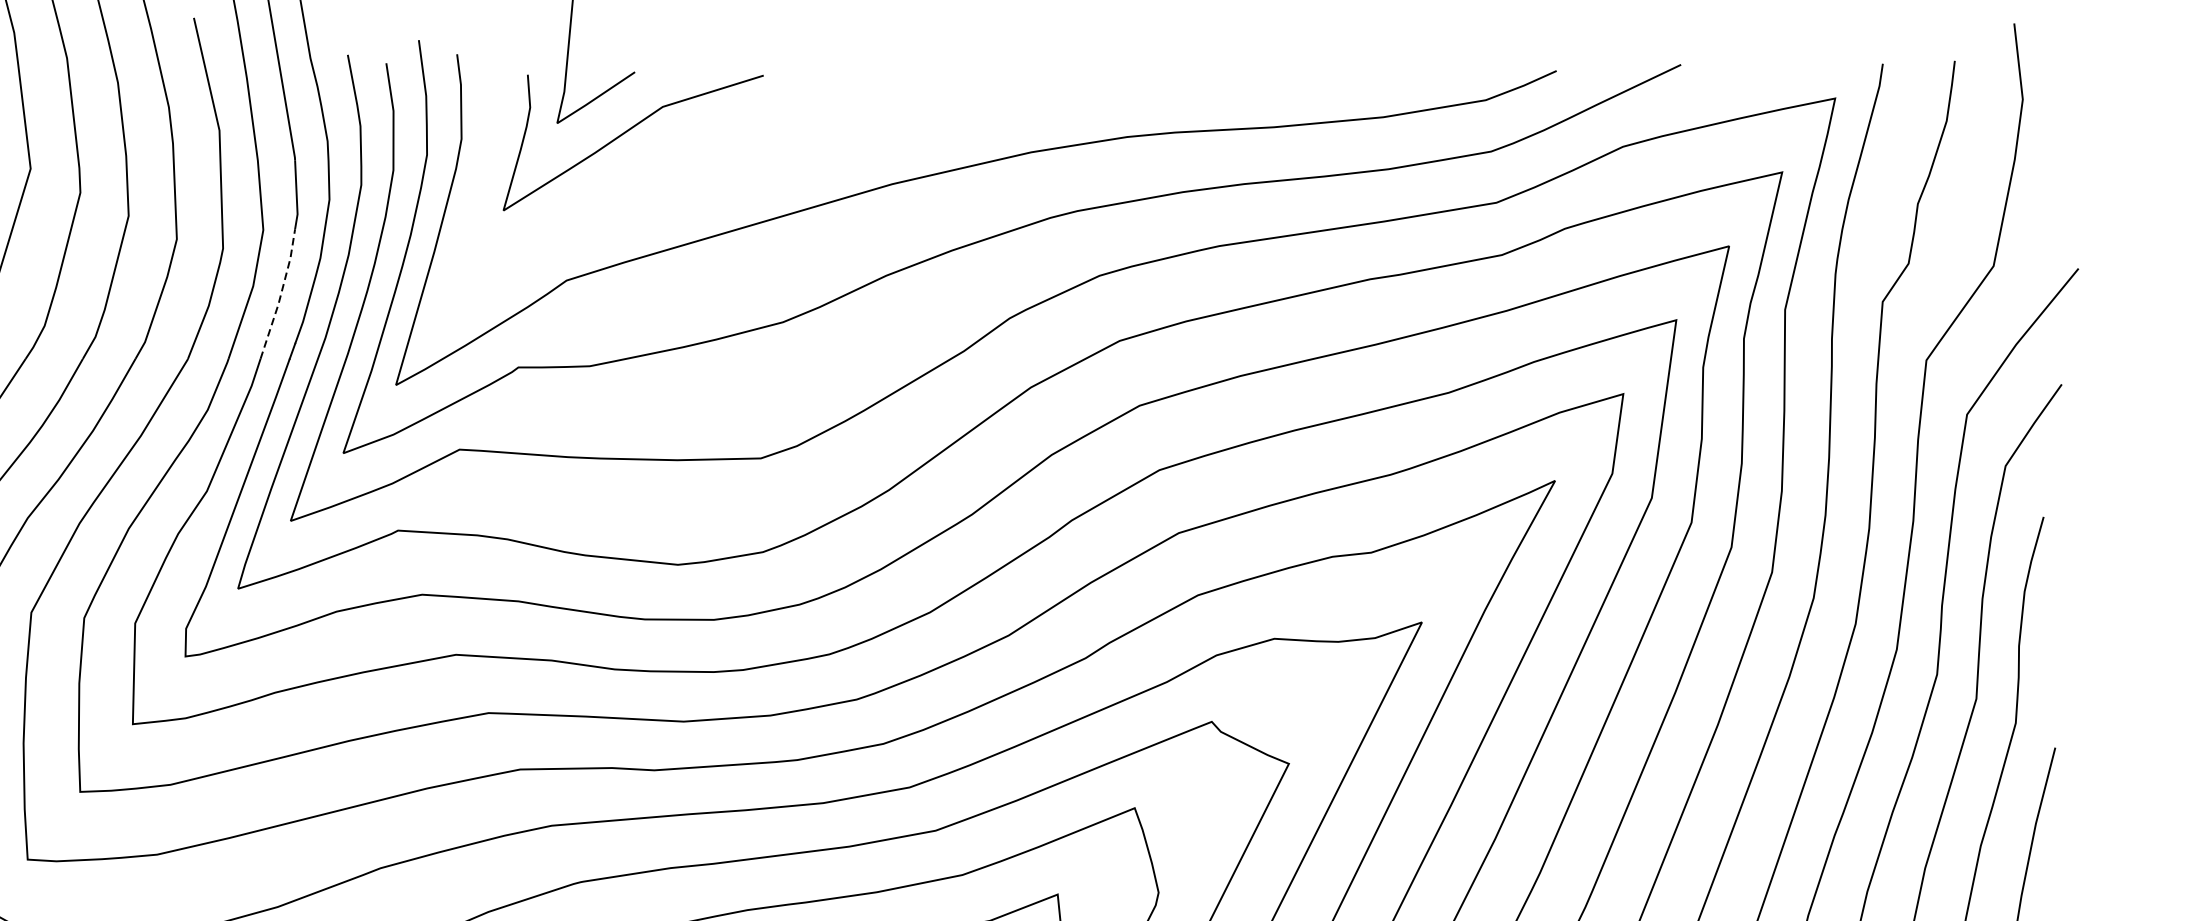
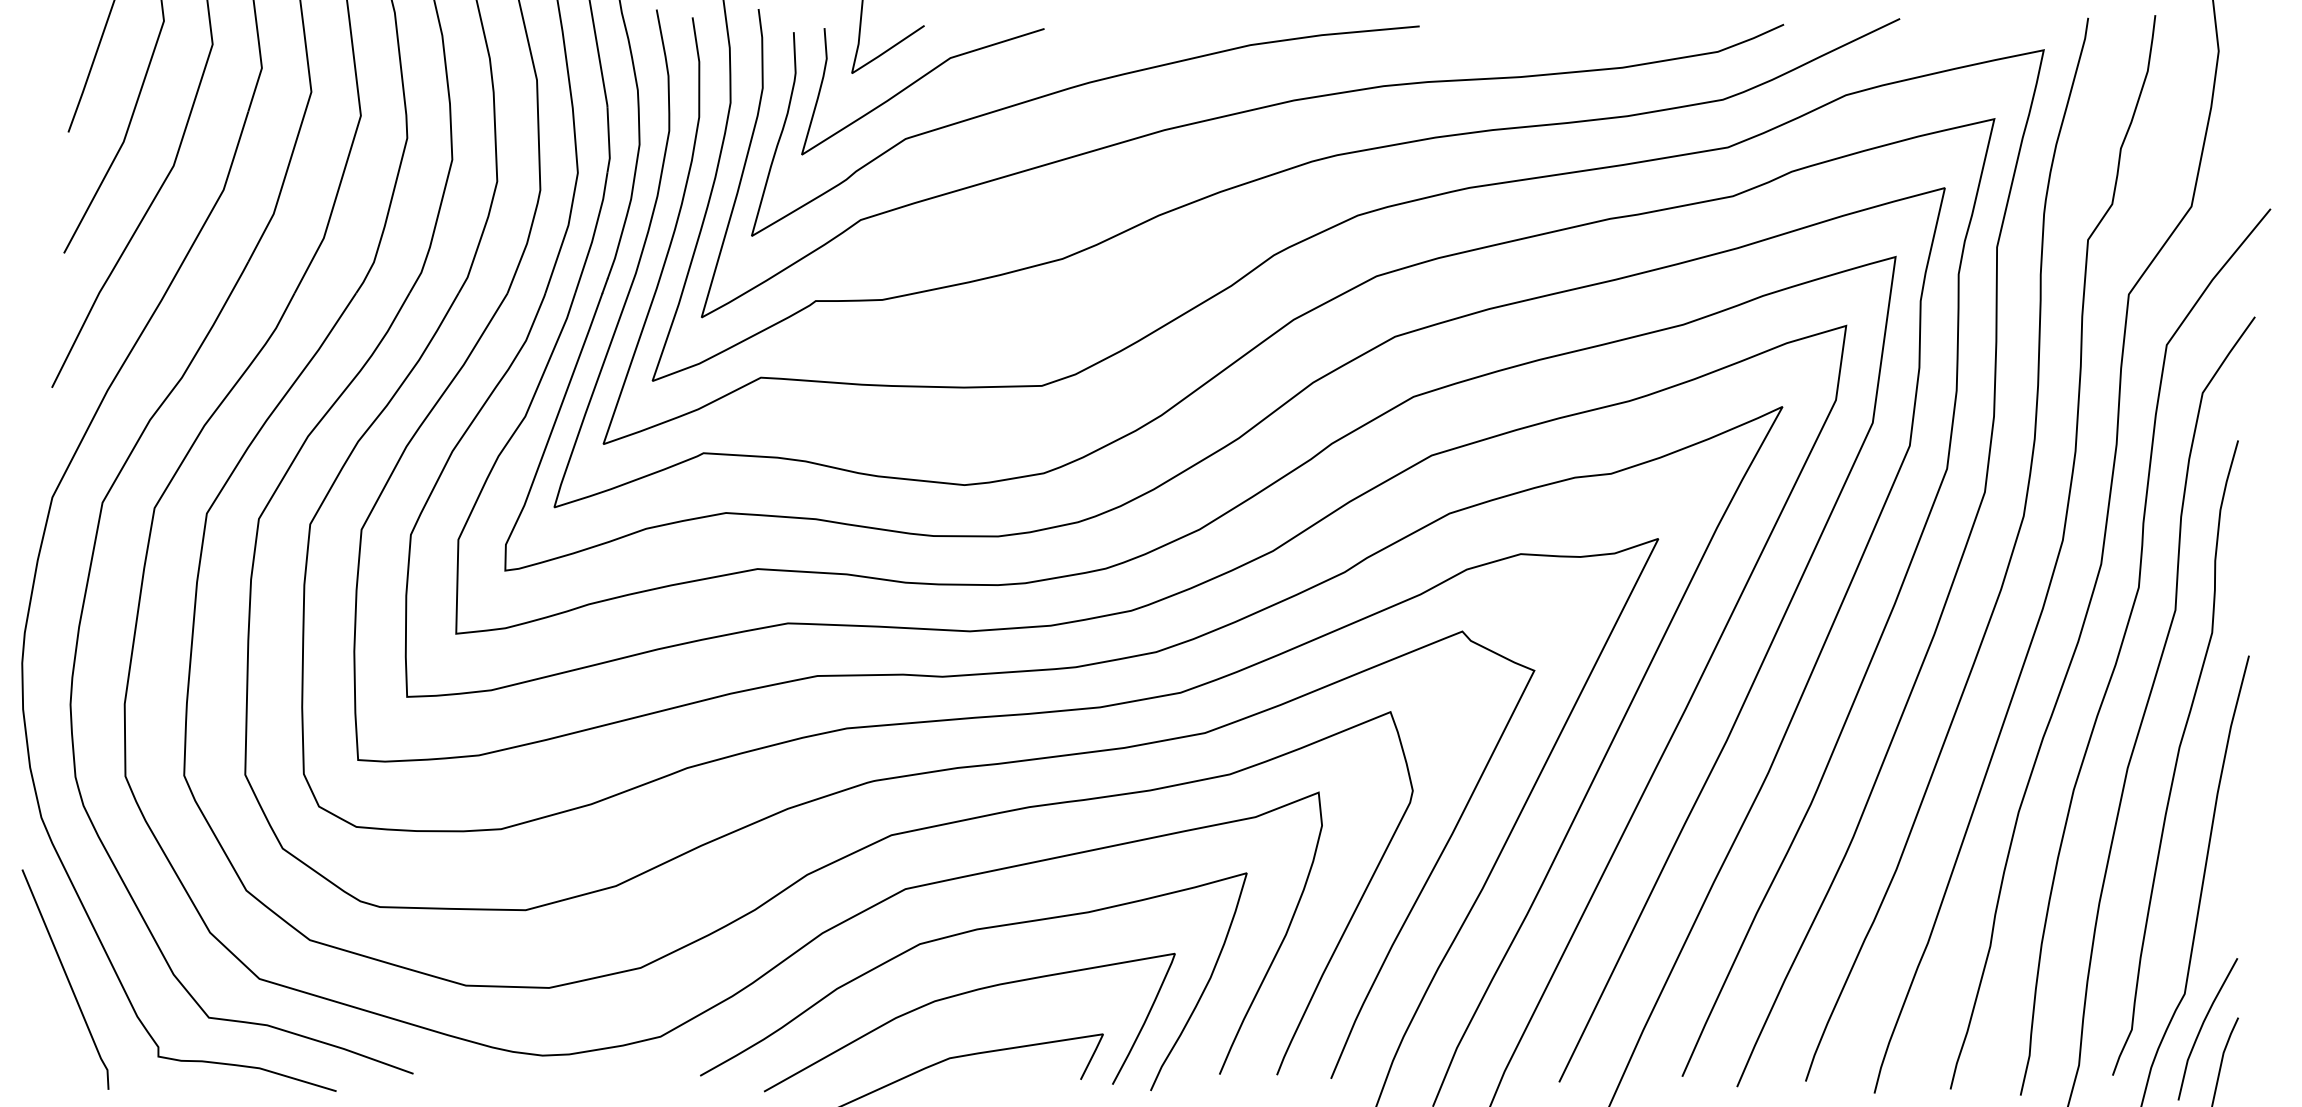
curve: (794, 139) -> (1073, 88), added
line: (281, 293) -> (594, 232), dashed -> solid

